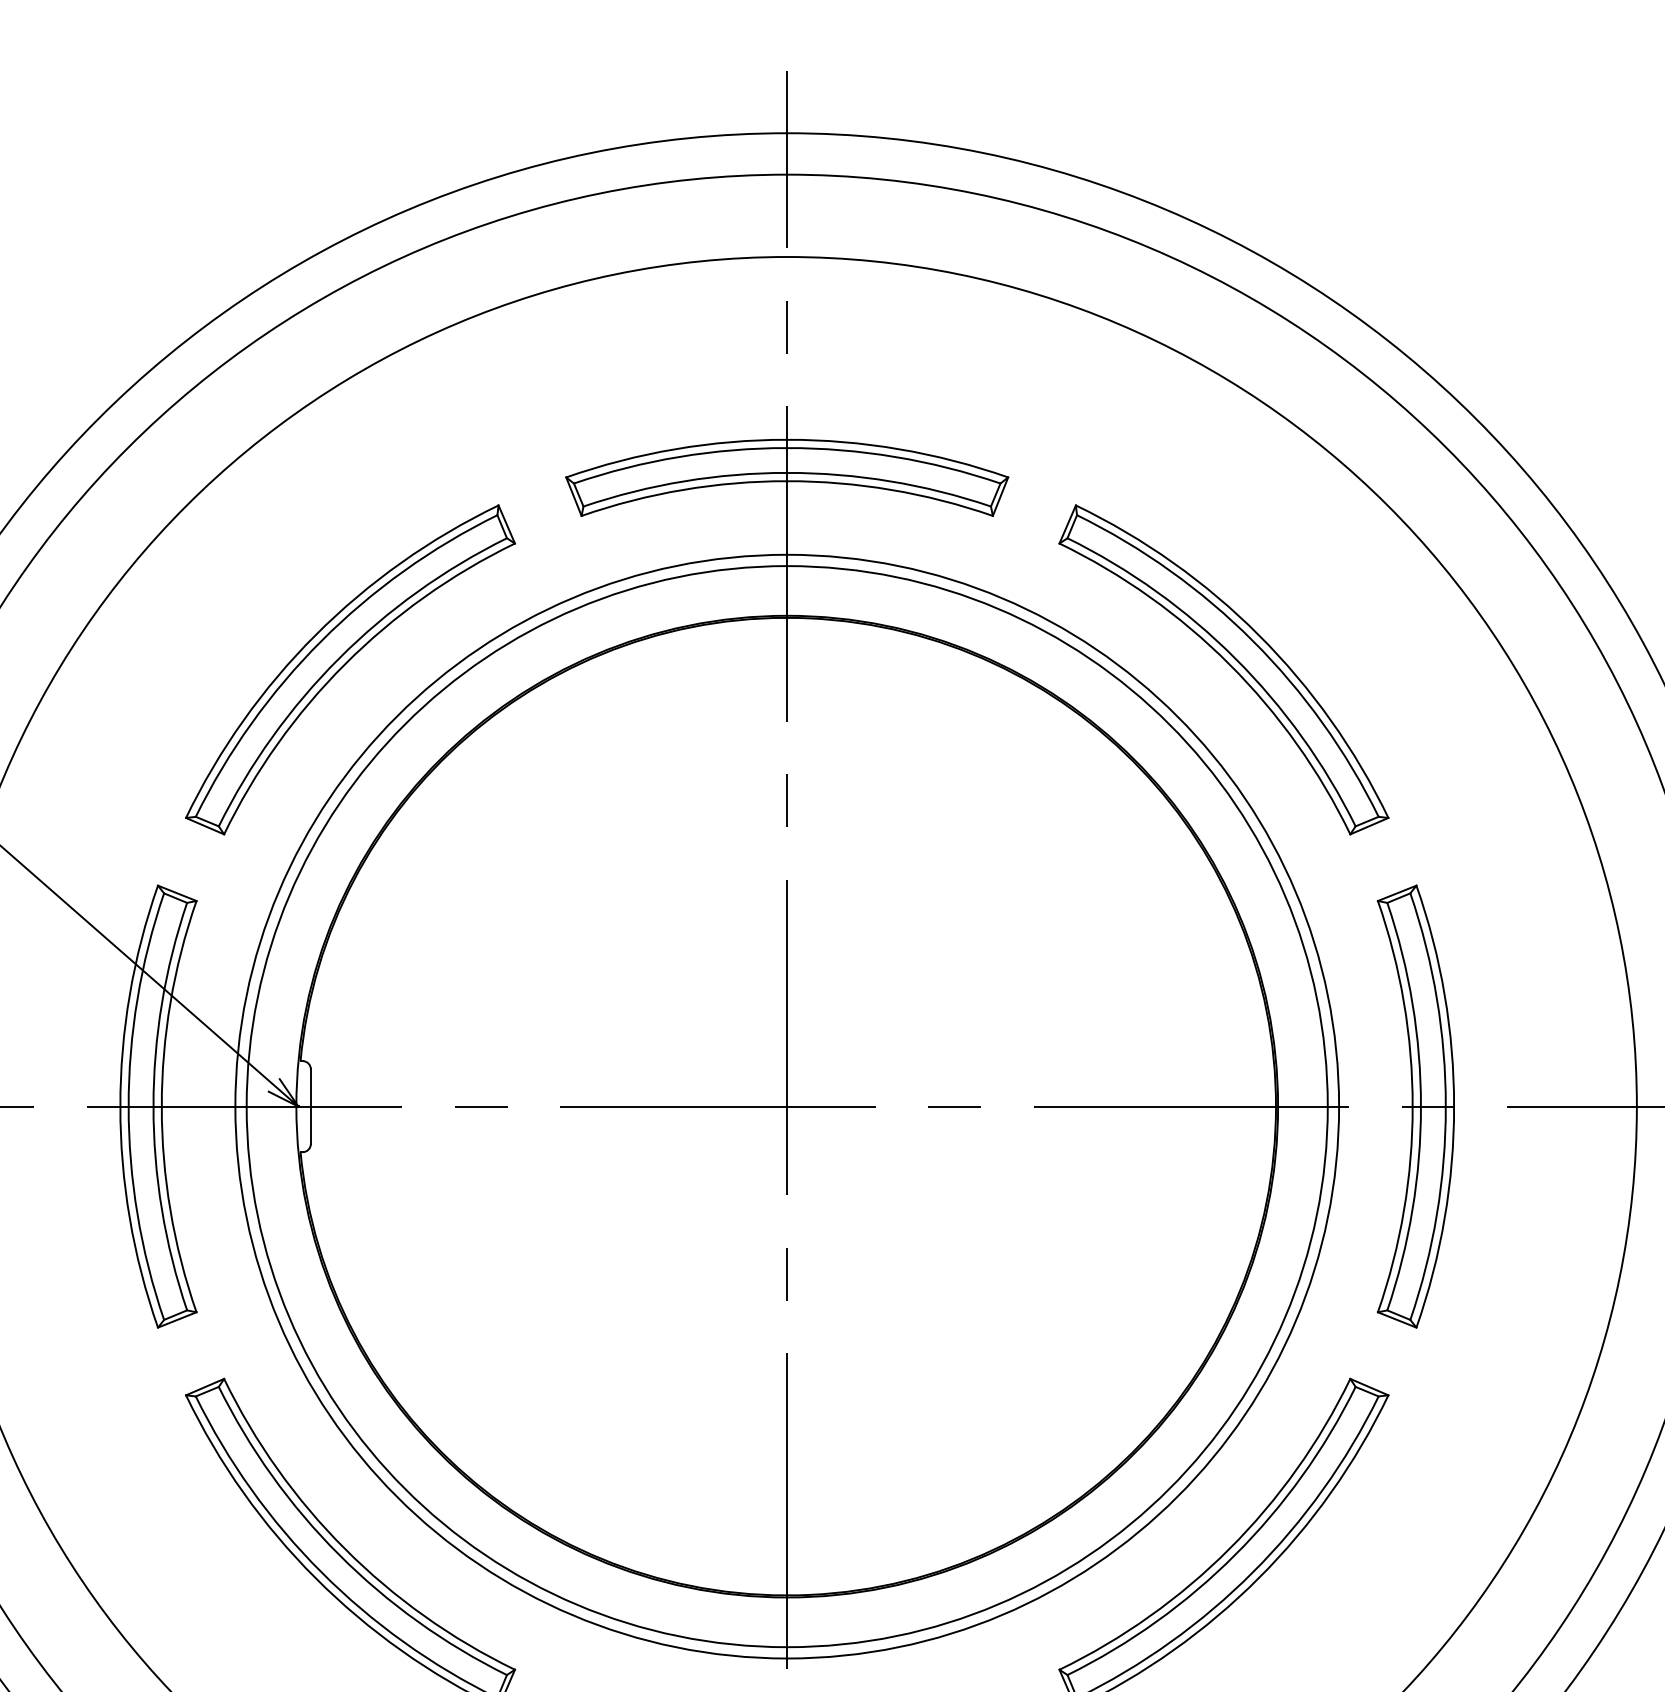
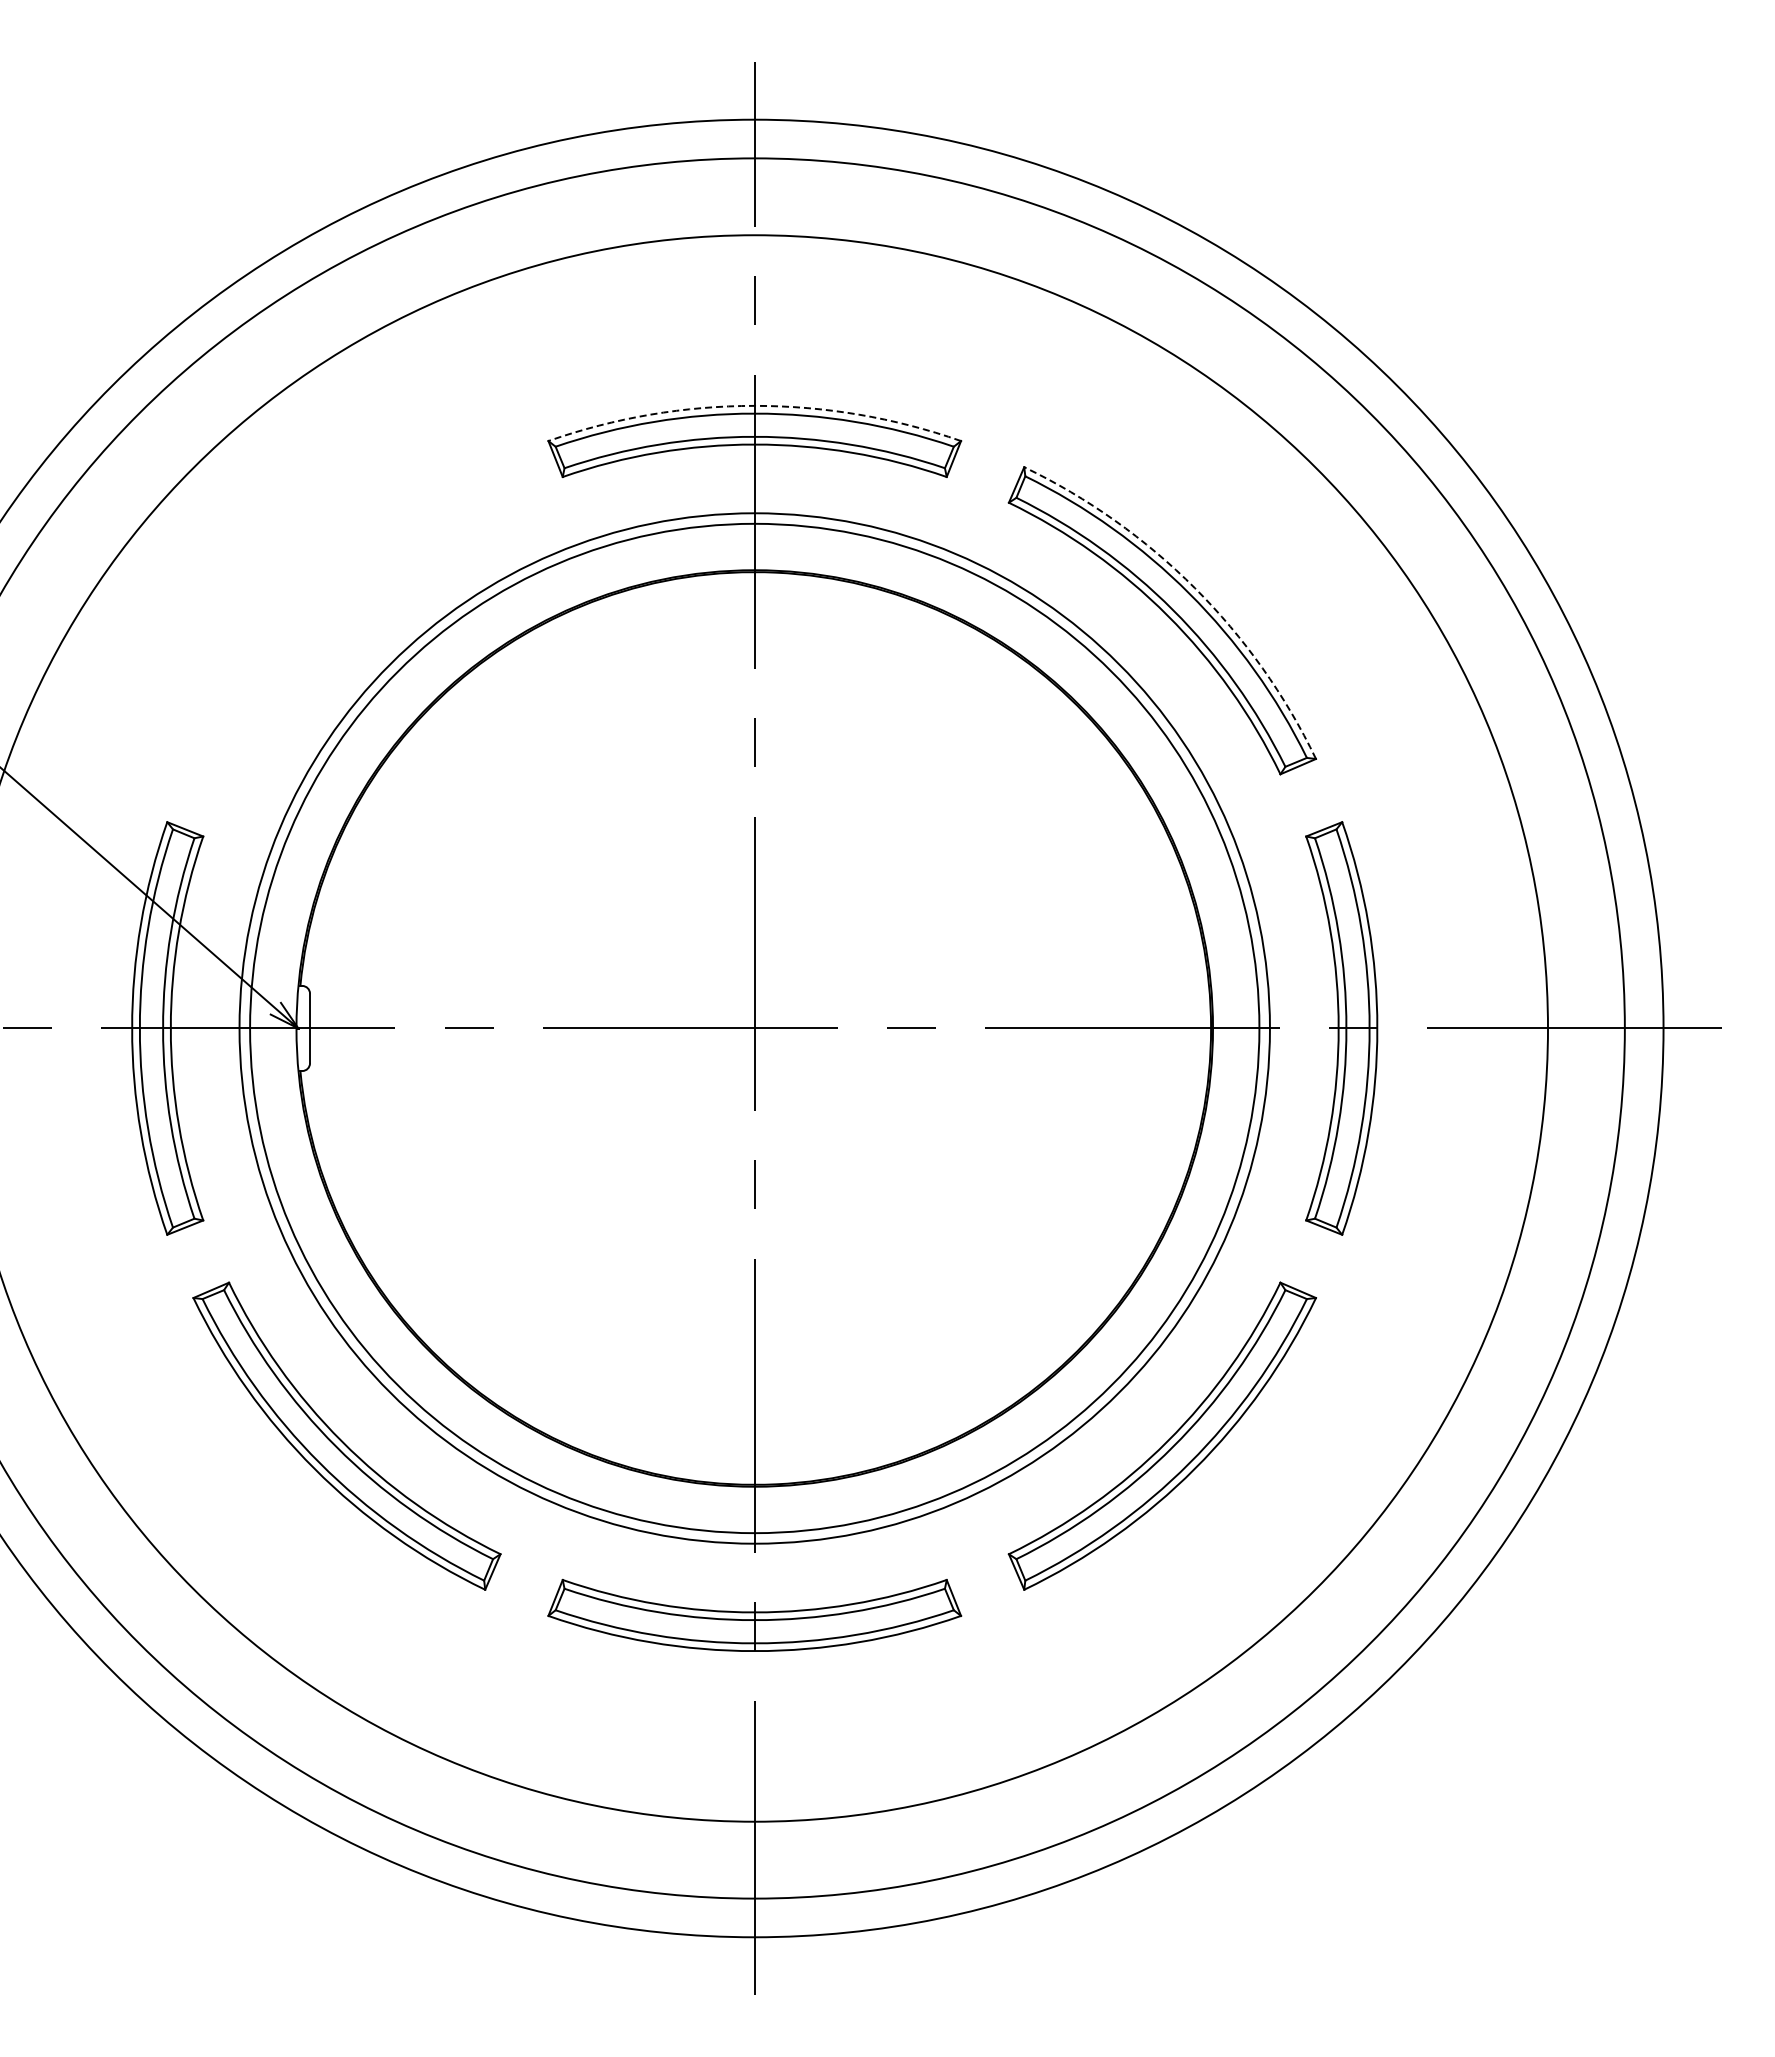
arc: (786, 439) -> (754, 405), solid -> dashed
arc: (1259, 635) -> (1195, 588), solid -> dashed
part: (349, 669) -> (346, 620), removed

